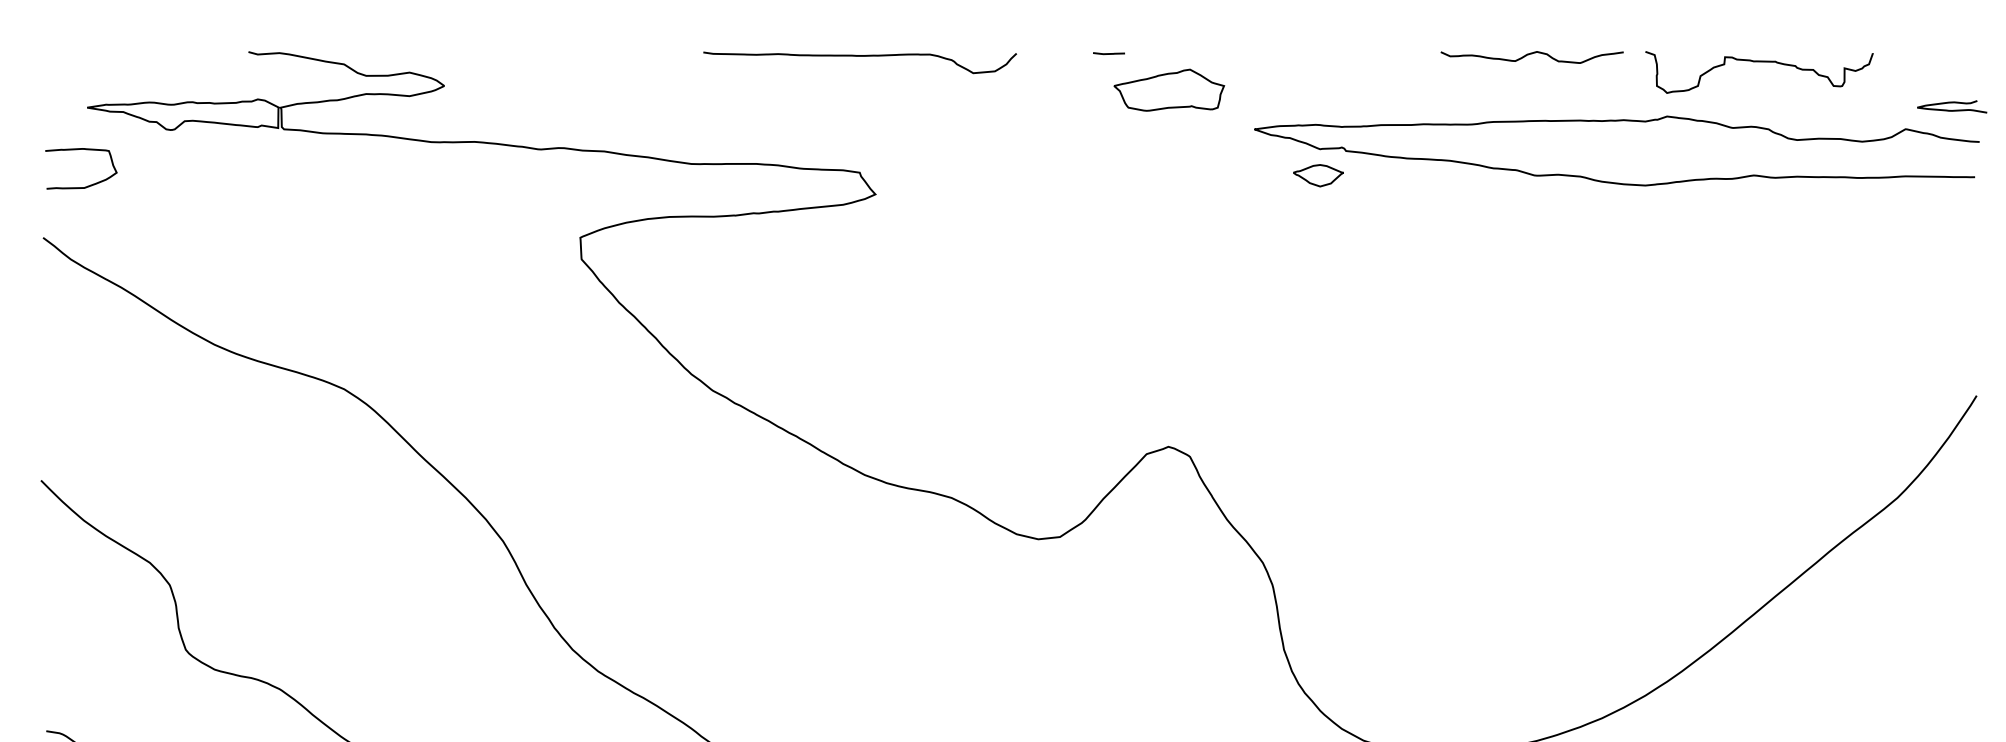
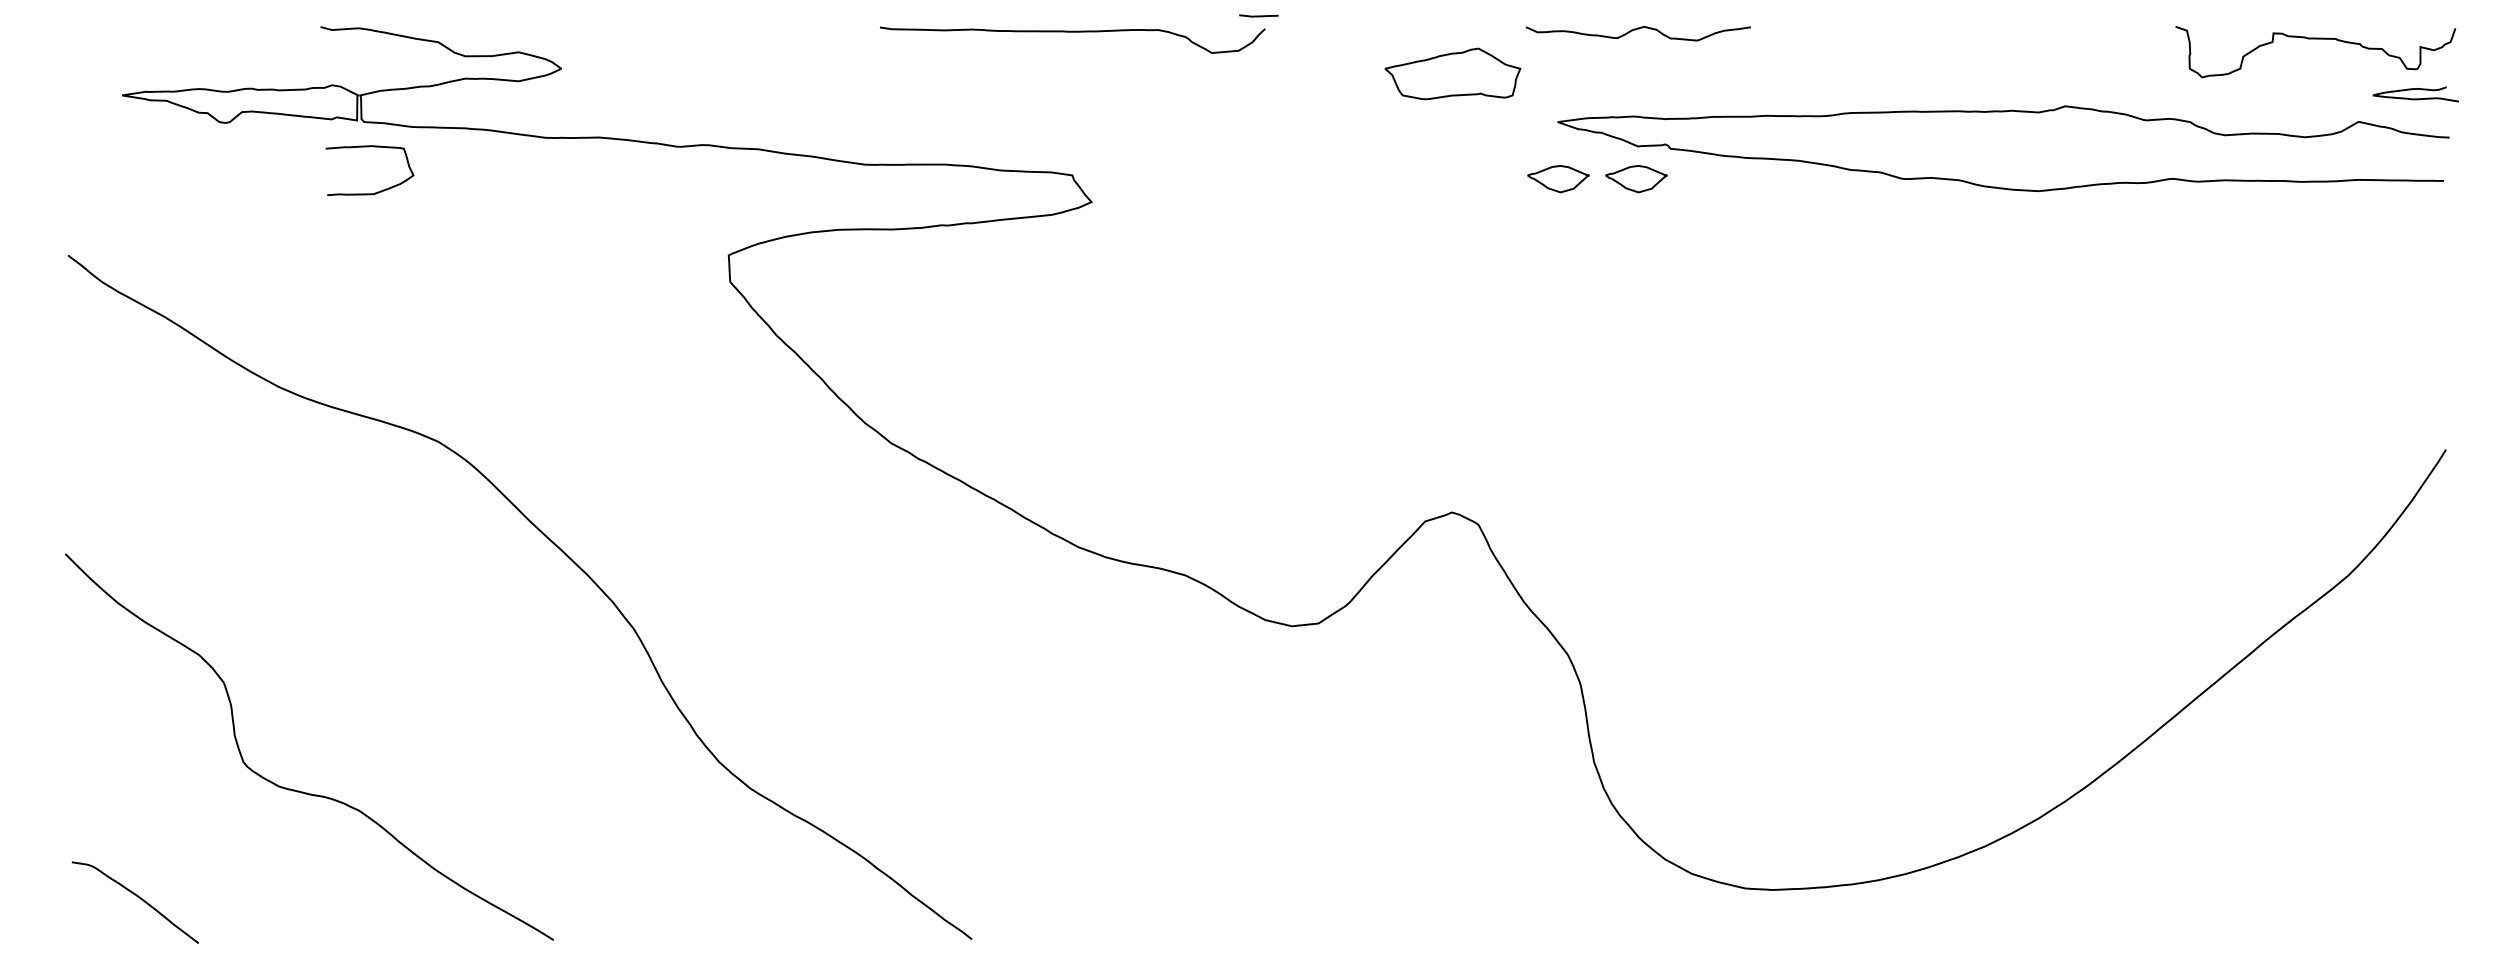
line: (1108, 53) -> (1258, 15), moved
curve: (1529, 54) -> (1635, 30), moved
curve: (1759, 62) -> (2315, 39), moved
part: (1255, 176) -> (1558, 179), added
curve: (87, 185) -> (377, 191), moved

